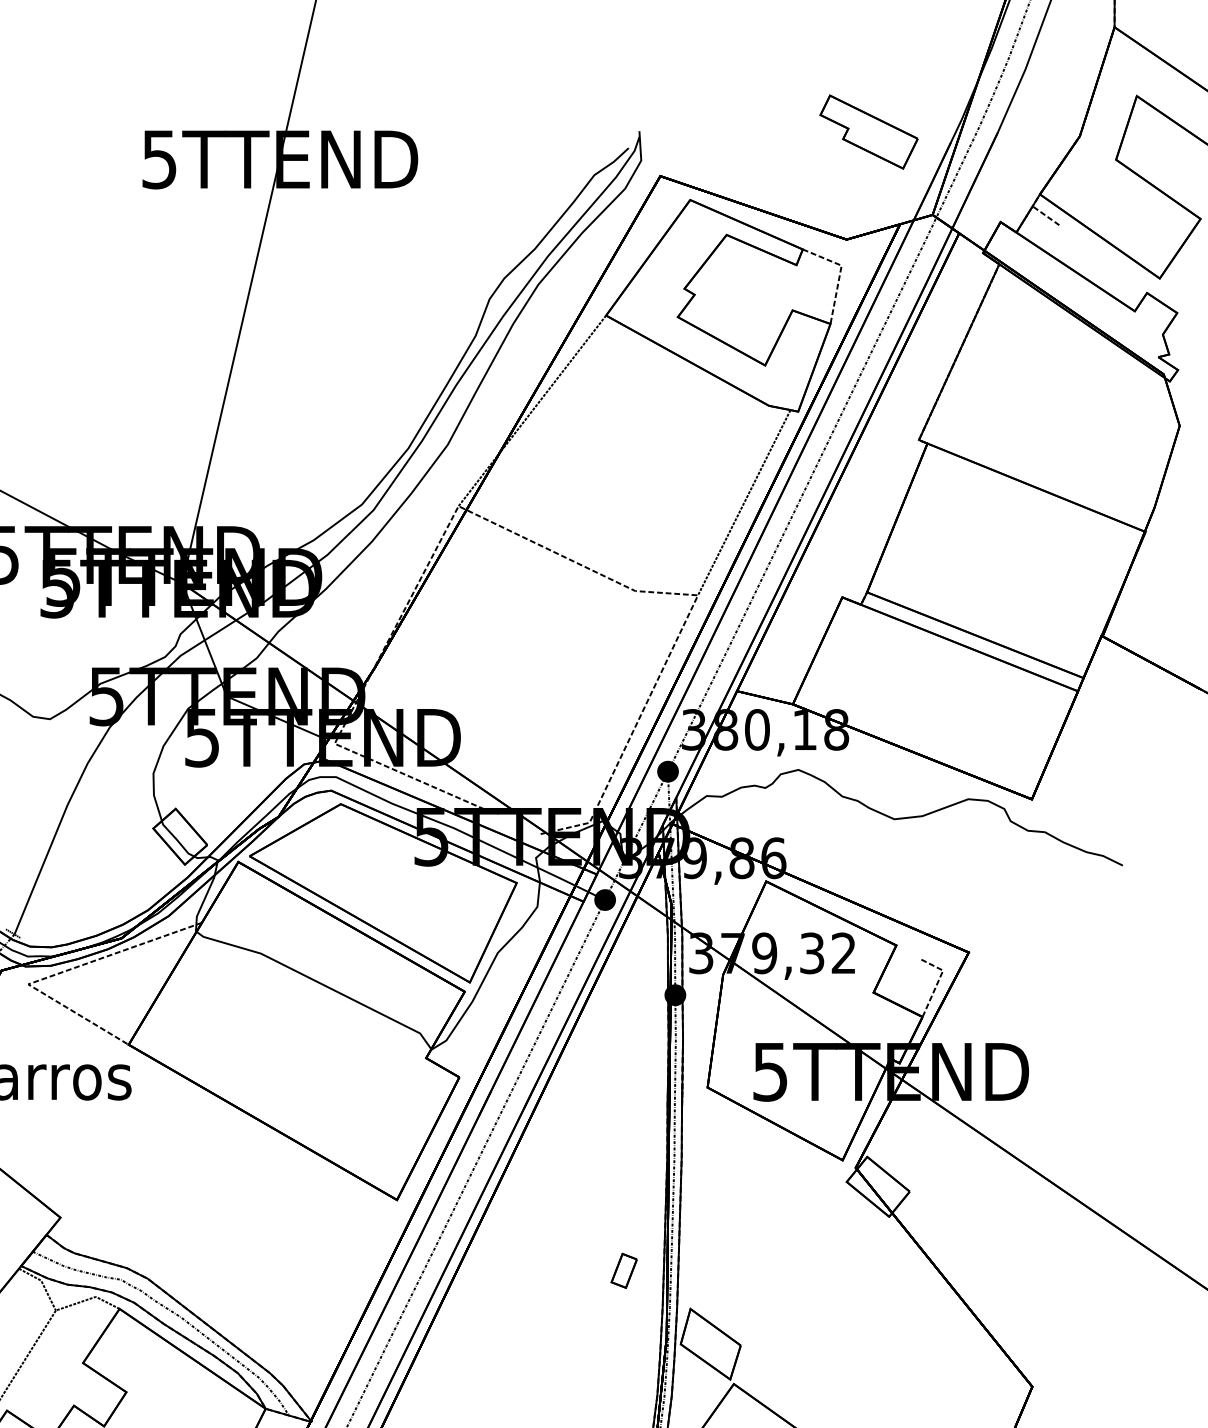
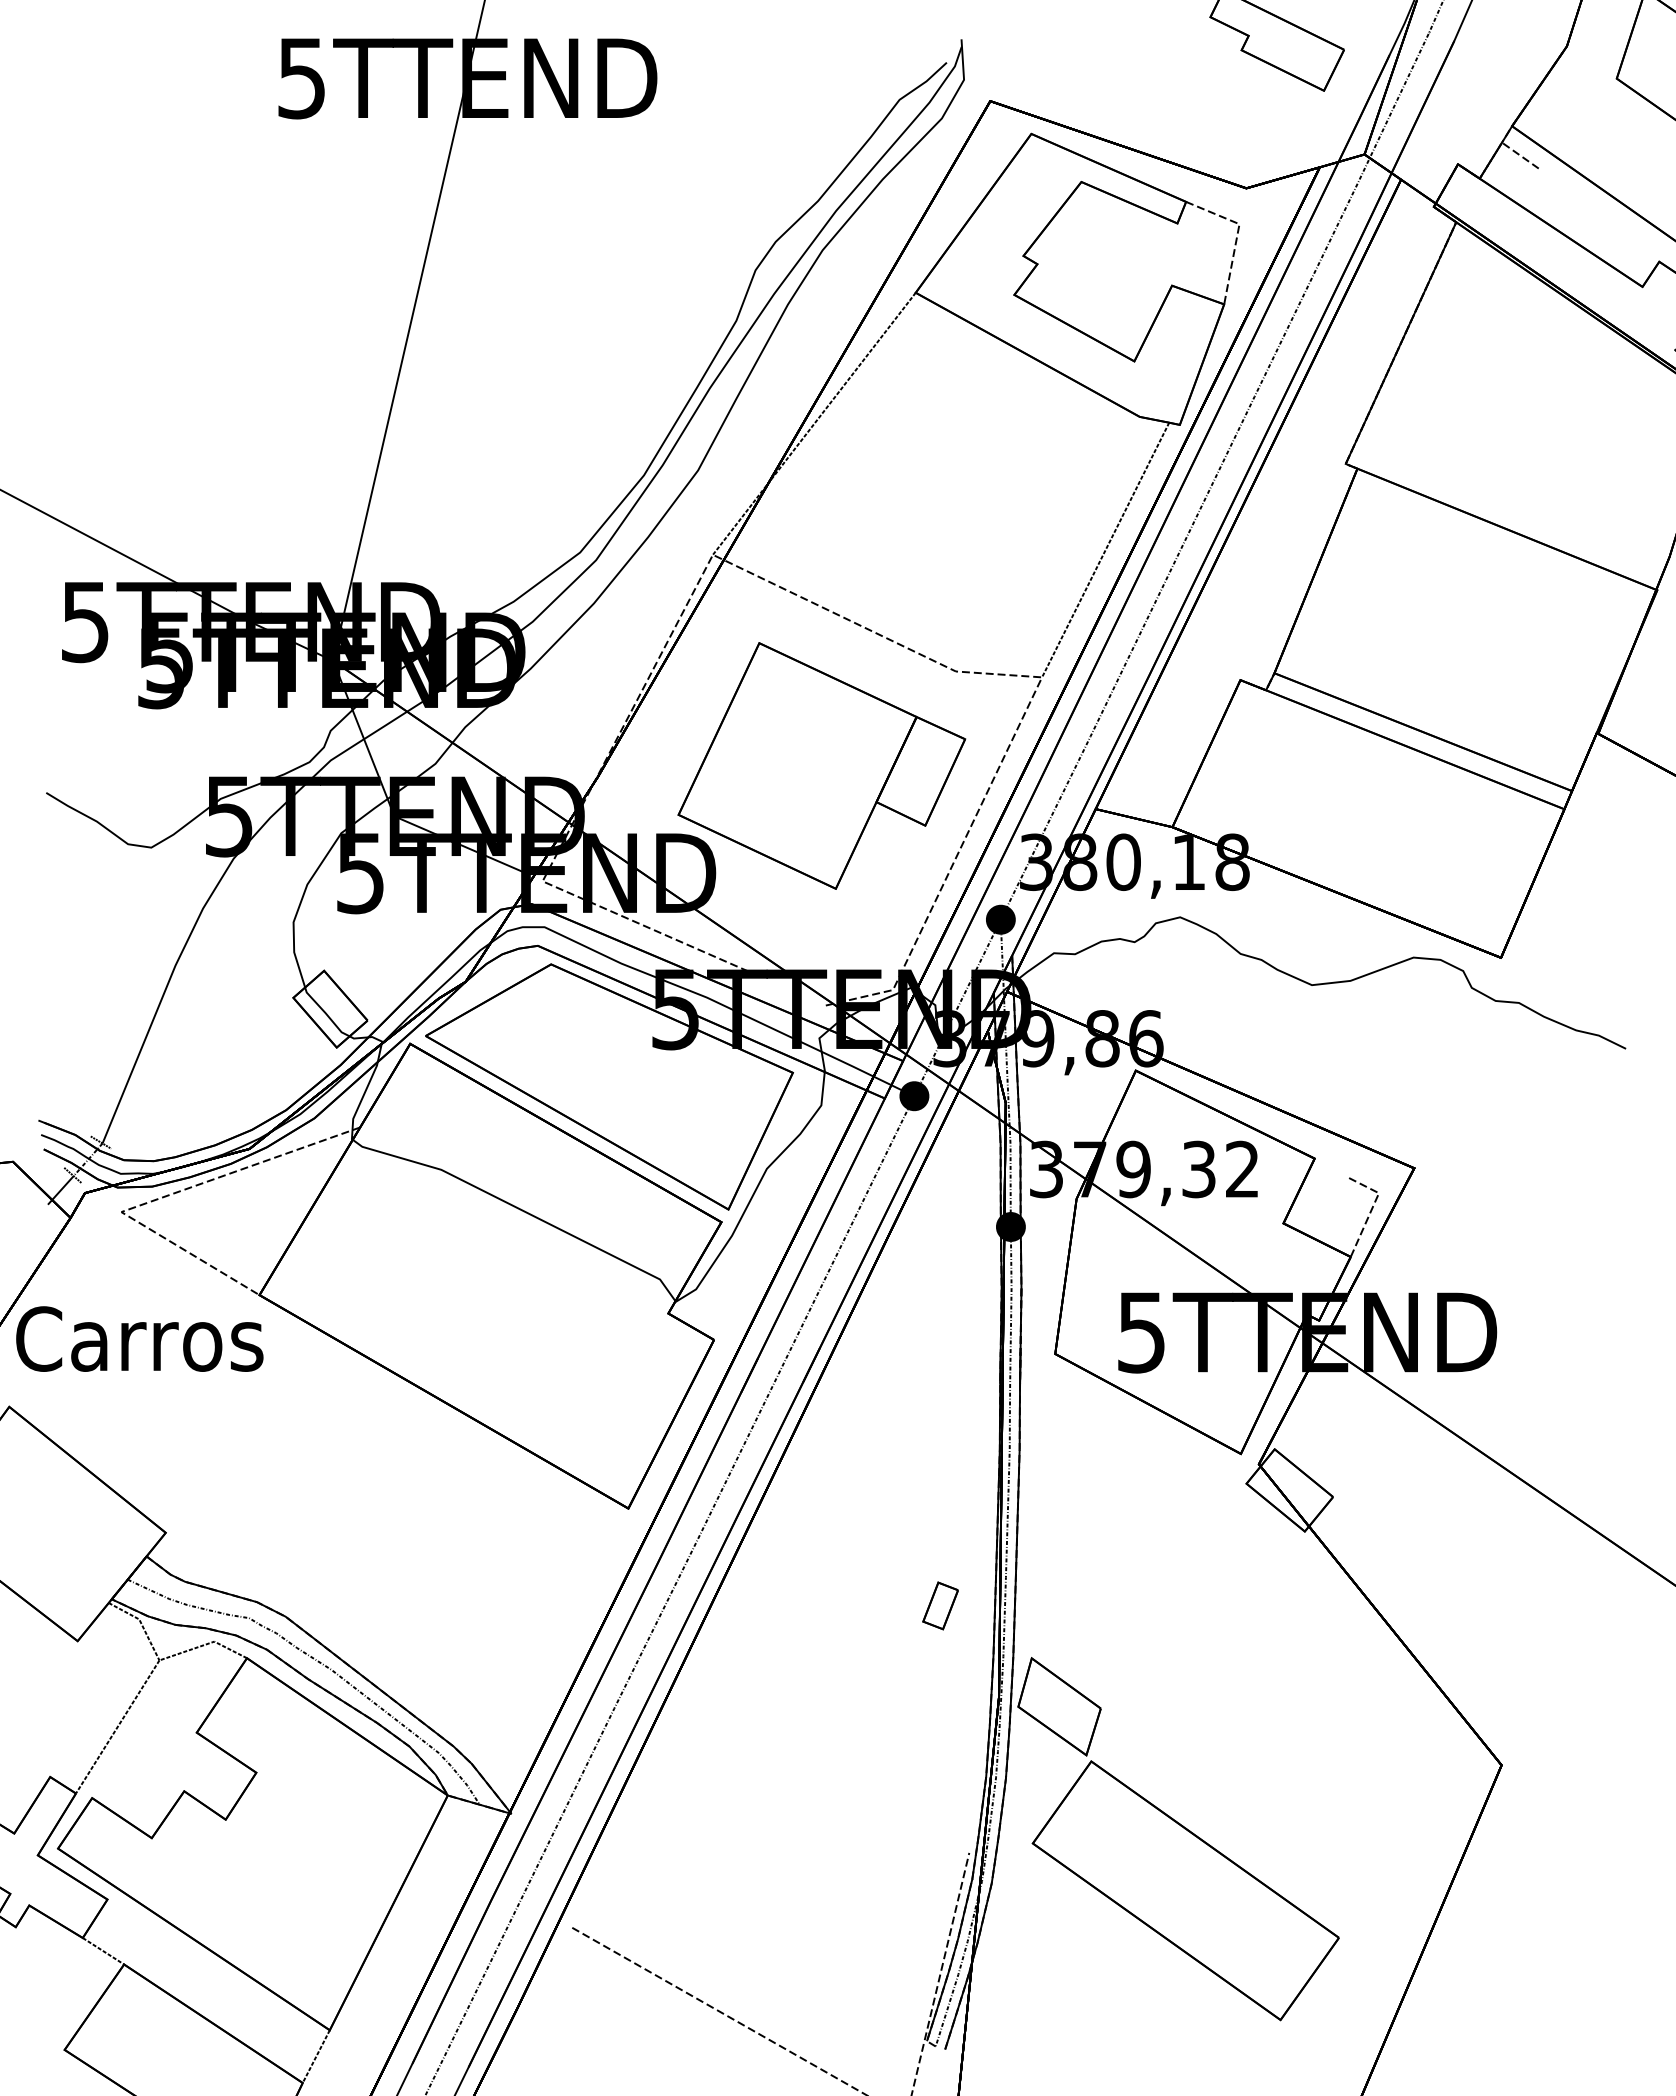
part: (537, 659) -> (821, 765), added

